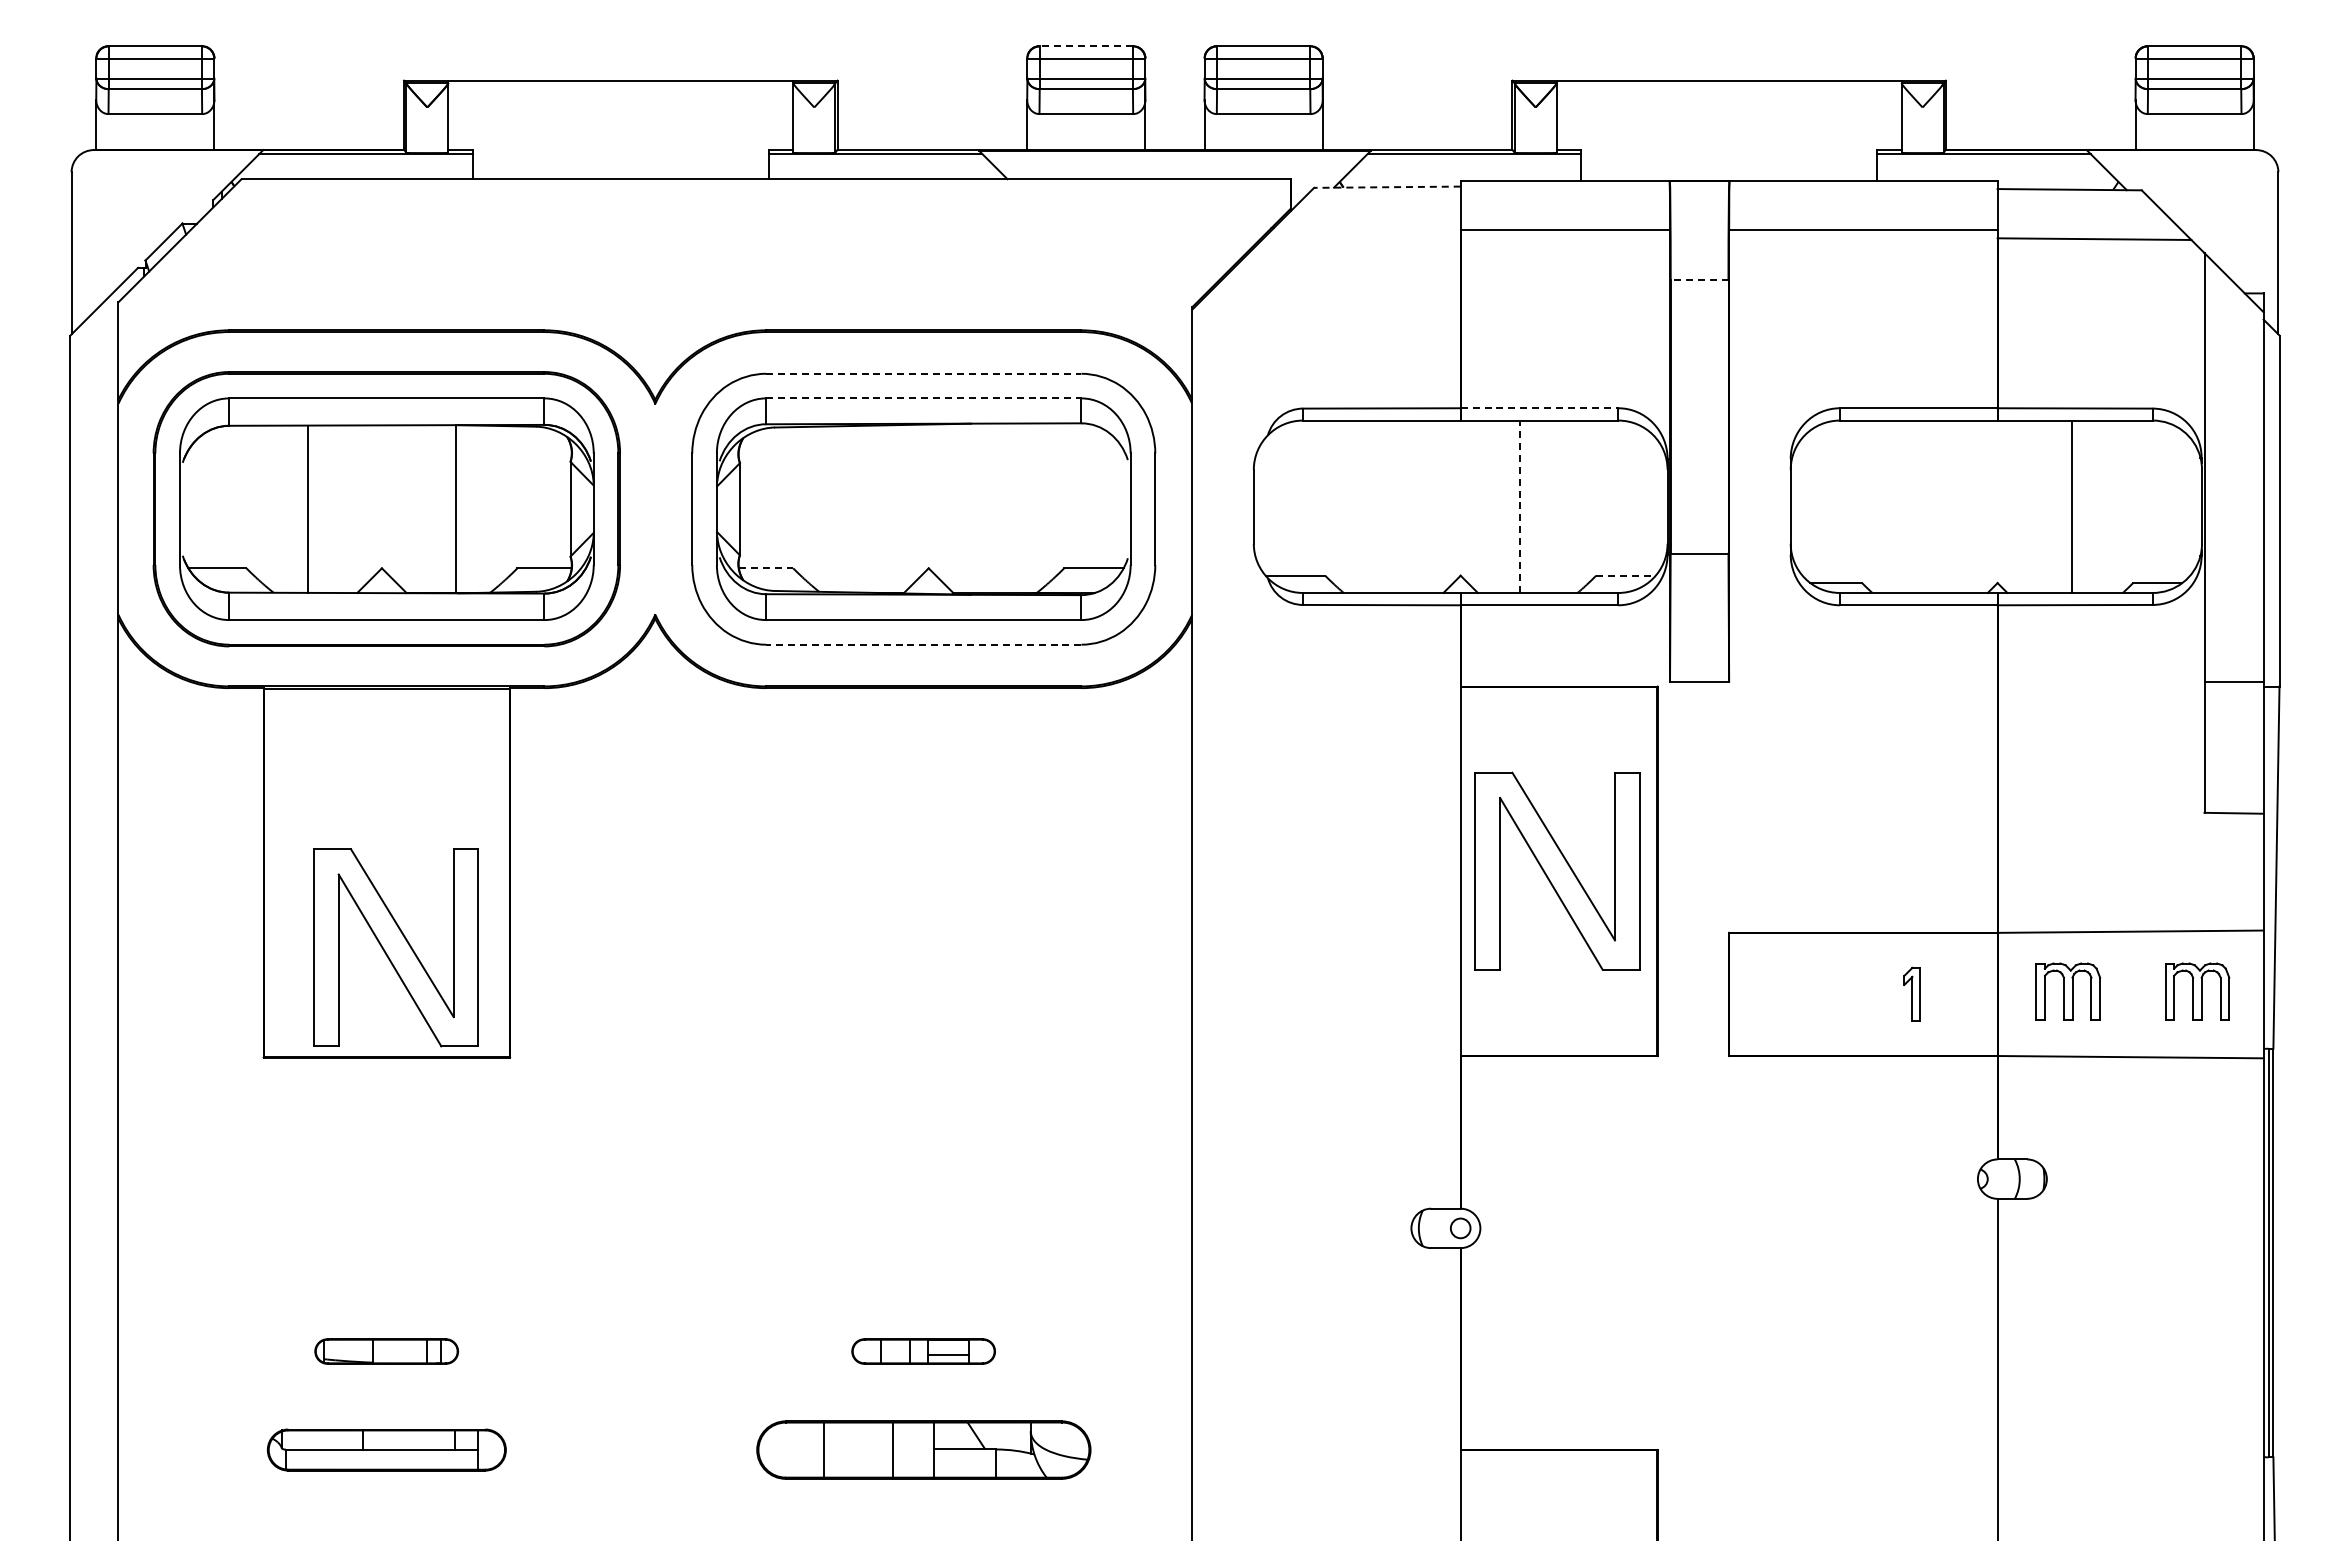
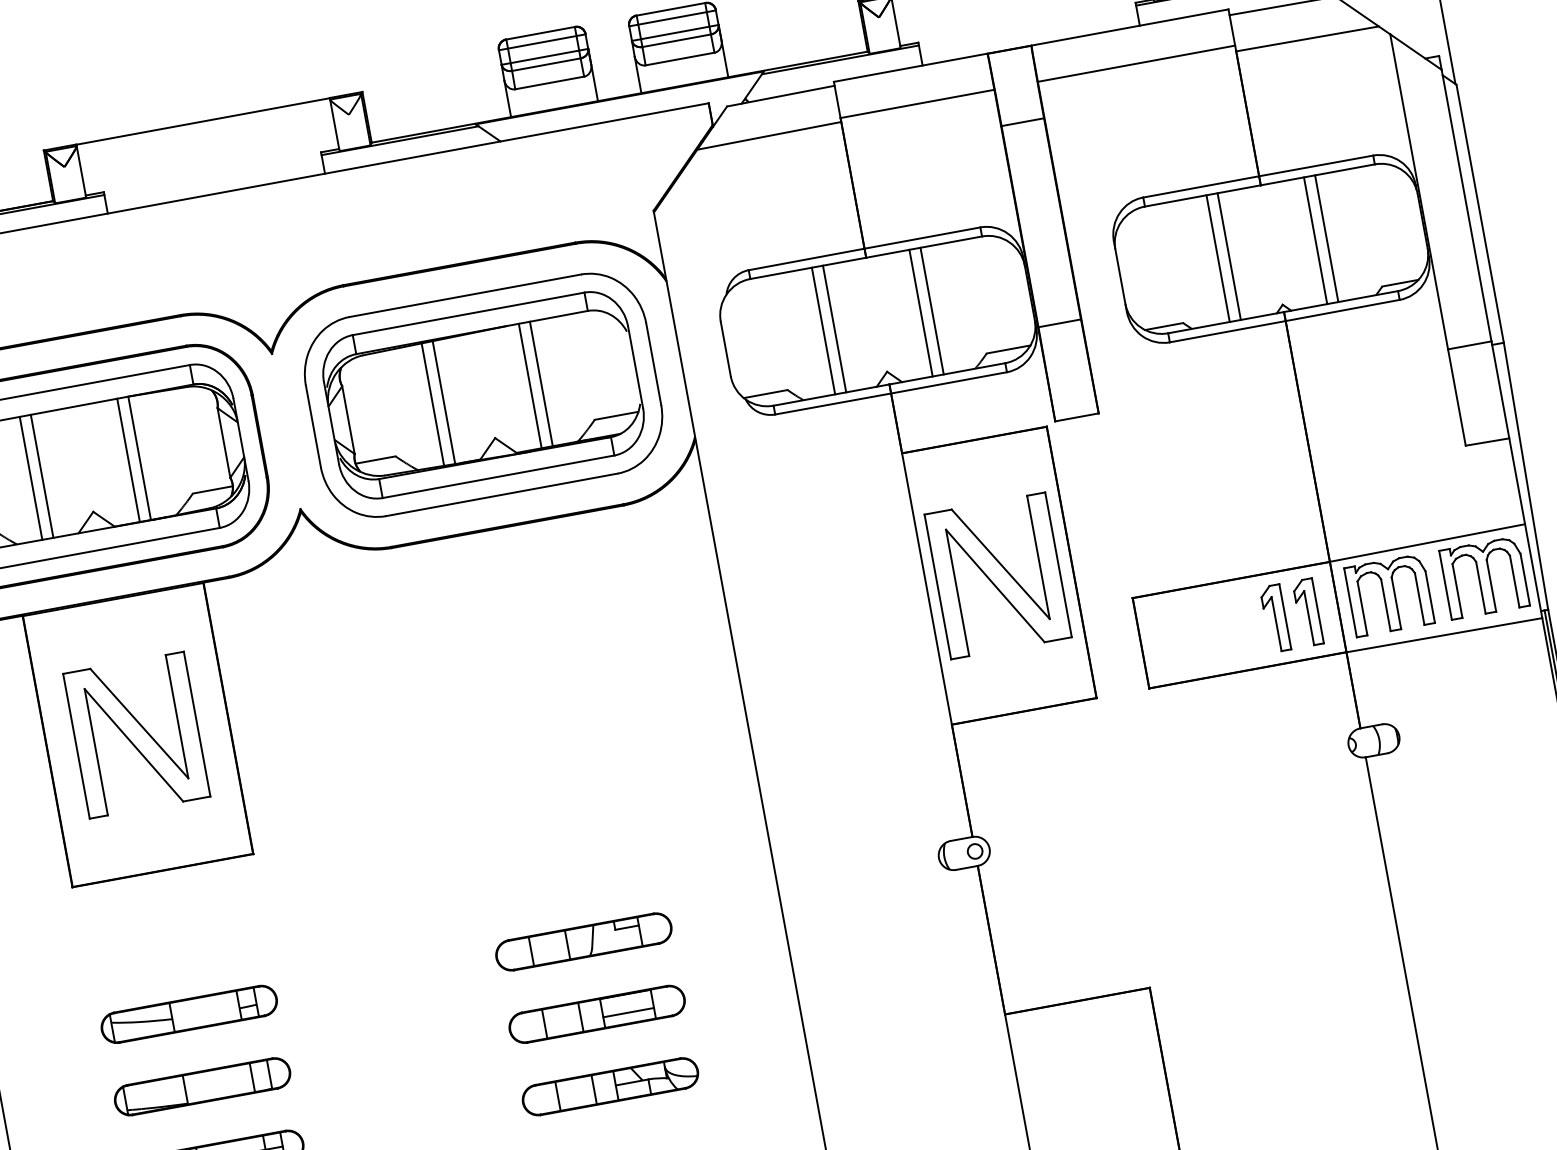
line: (1086, 46) -> (540, 33), dashed -> solid
line: (1386, 187) -> (780, 96), dashed -> solid
line: (1362, 236) -> (769, 135), added
line: (1699, 280) -> (1022, 122), dashed -> solid
line: (923, 373) -> (465, 295), dashed -> solid
line: (923, 398) -> (468, 313), dashed -> solid
line: (1539, 408) -> (922, 238), dashed -> solid
line: (1386, 506) -> (823, 330), added
line: (1401, 506) -> (834, 328), added
line: (1519, 506) -> (921, 312), dashed -> solid
line: (1534, 506) -> (932, 310), added
line: (1923, 506) -> (1217, 258), added
line: (1938, 506) -> (1228, 256), added
line: (2056, 506) -> (1315, 240), added
line: (987, 507) -> (530, 385), added
line: (1002, 507) -> (541, 383), added
line: (323, 508) -> (42, 475), added
line: (440, 508) -> (128, 459), added
line: (854, 508) -> (432, 404), added
line: (869, 508) -> (443, 402), added
line: (766, 568) -> (375, 460), dashed -> solid
line: (1625, 575) -> (1008, 349), dashed -> solid
line: (923, 644) -> (501, 494), dashed -> solid
part: (395, 947) -> (136, 735), moved
part: (2068, 991) -> (1389, 595), size x1.67
part: (2197, 991) -> (1484, 577), size x1.67
part: (1912, 994) -> (1275, 618), size x1.67
part: (1956, 994) -> (1307, 612), added
part: (386, 1252) -> (188, 1014), added
part: (923, 1252) -> (583, 941), added
part: (386, 1351) -> (202, 1086), size x1.67
part: (923, 1351) -> (596, 1014), size x1.67
part: (923, 1449) -> (610, 1086), size x0.71

